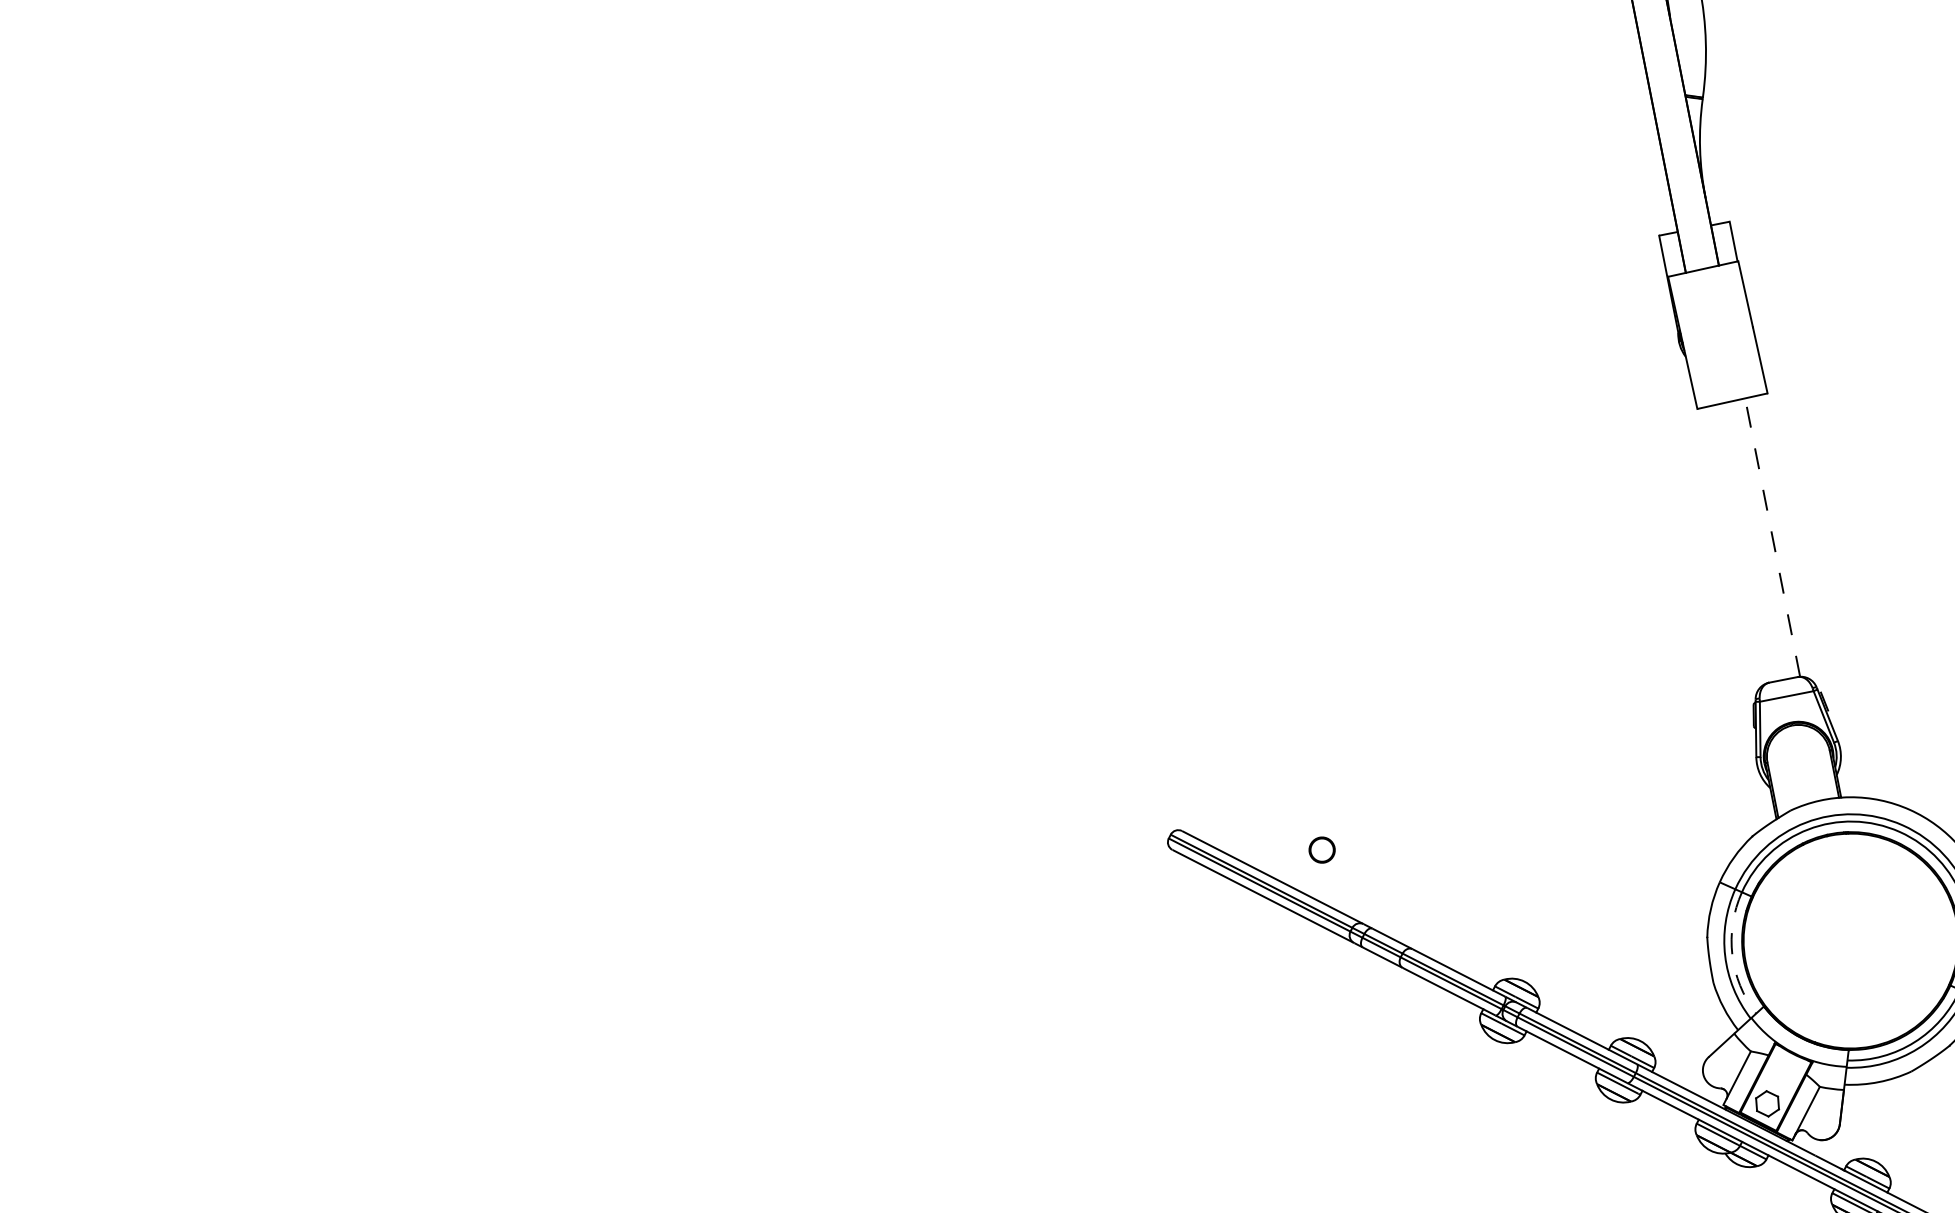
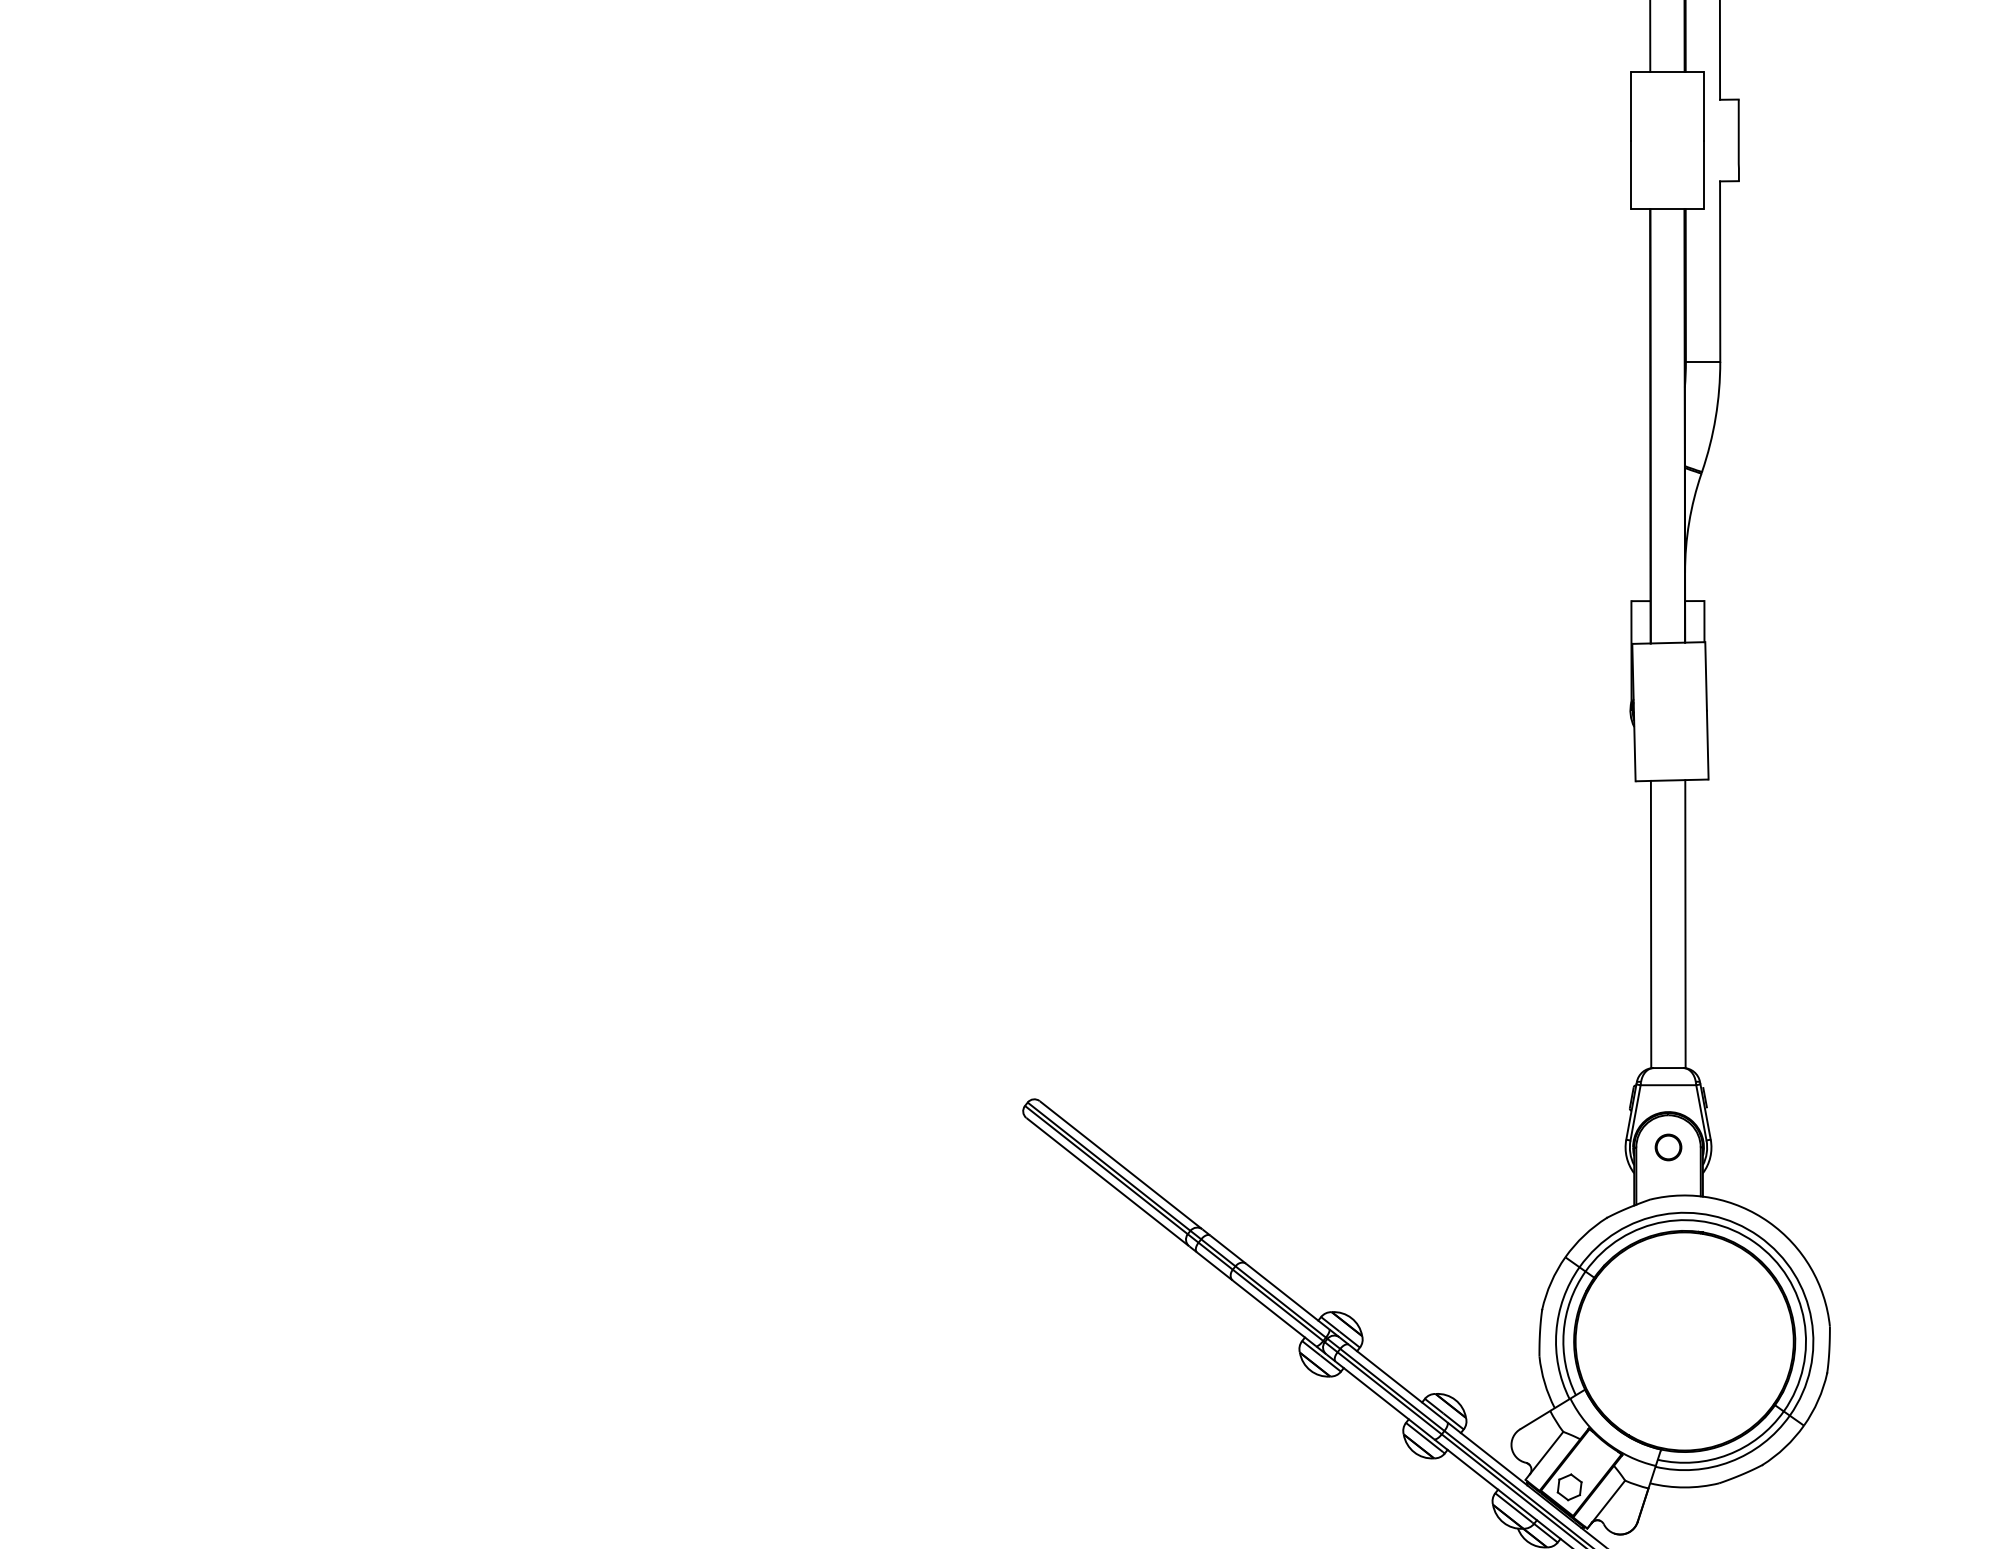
line: (1772, 537) -> (1685, 924), dashed -> solid
line: (1738, 544) -> (1650, 924), added
part: (1322, 850) -> (1668, 1147), moved
arc: (1732, 955) -> (1563, 1332), dashed -> solid

